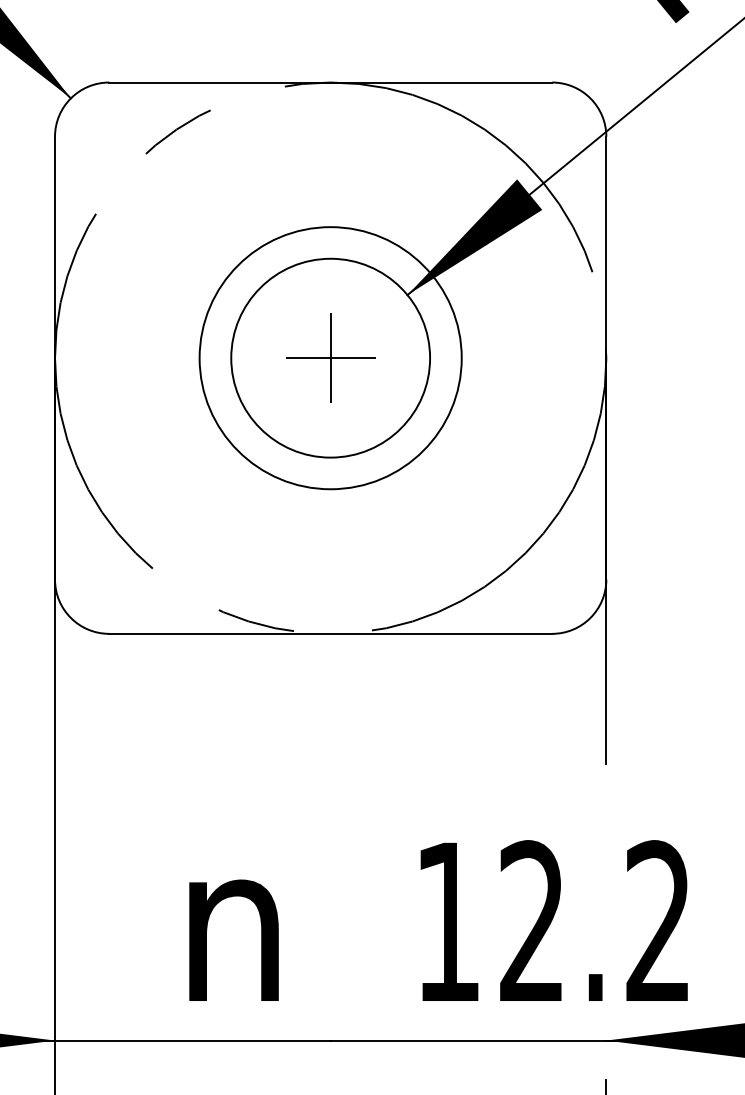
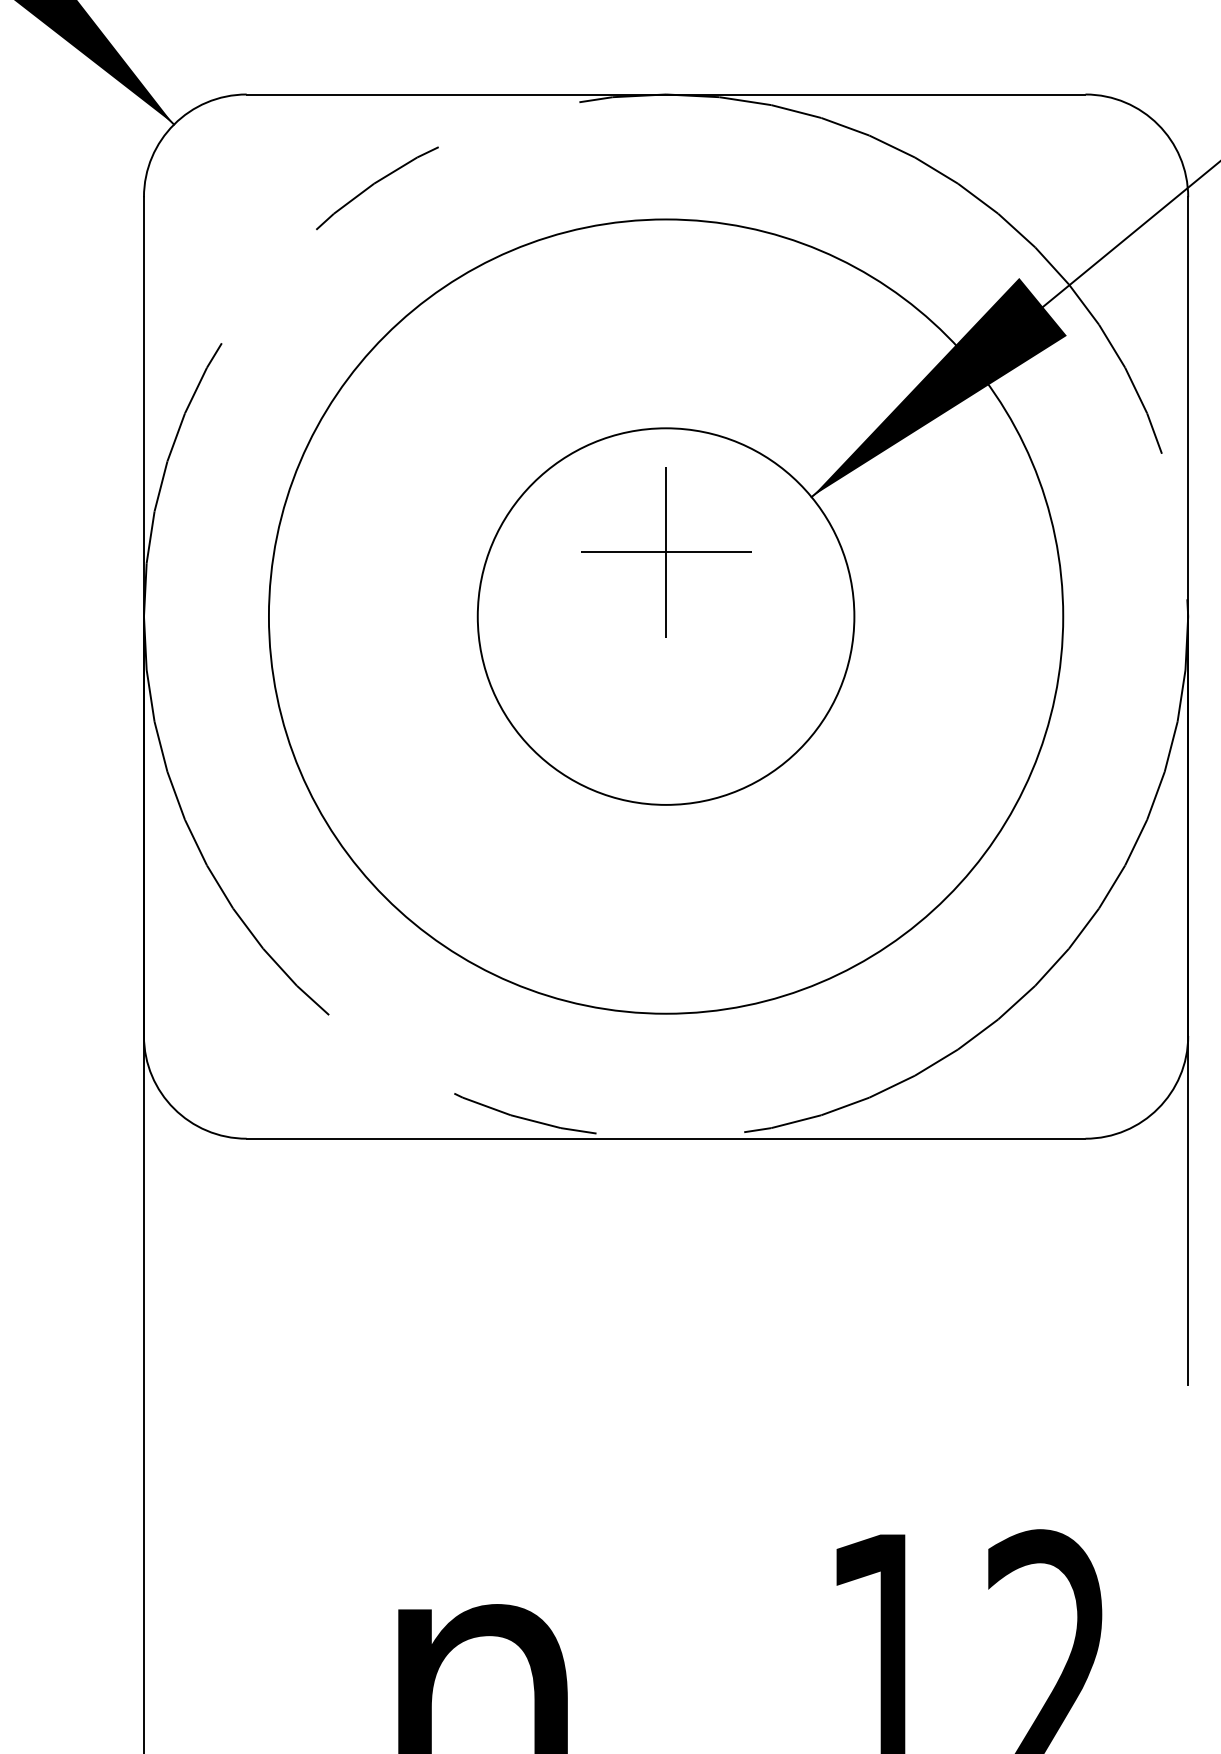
part: (330, 357) -> (665, 550), moved
circle: (330, 358) -> (665, 617), size x1.6

